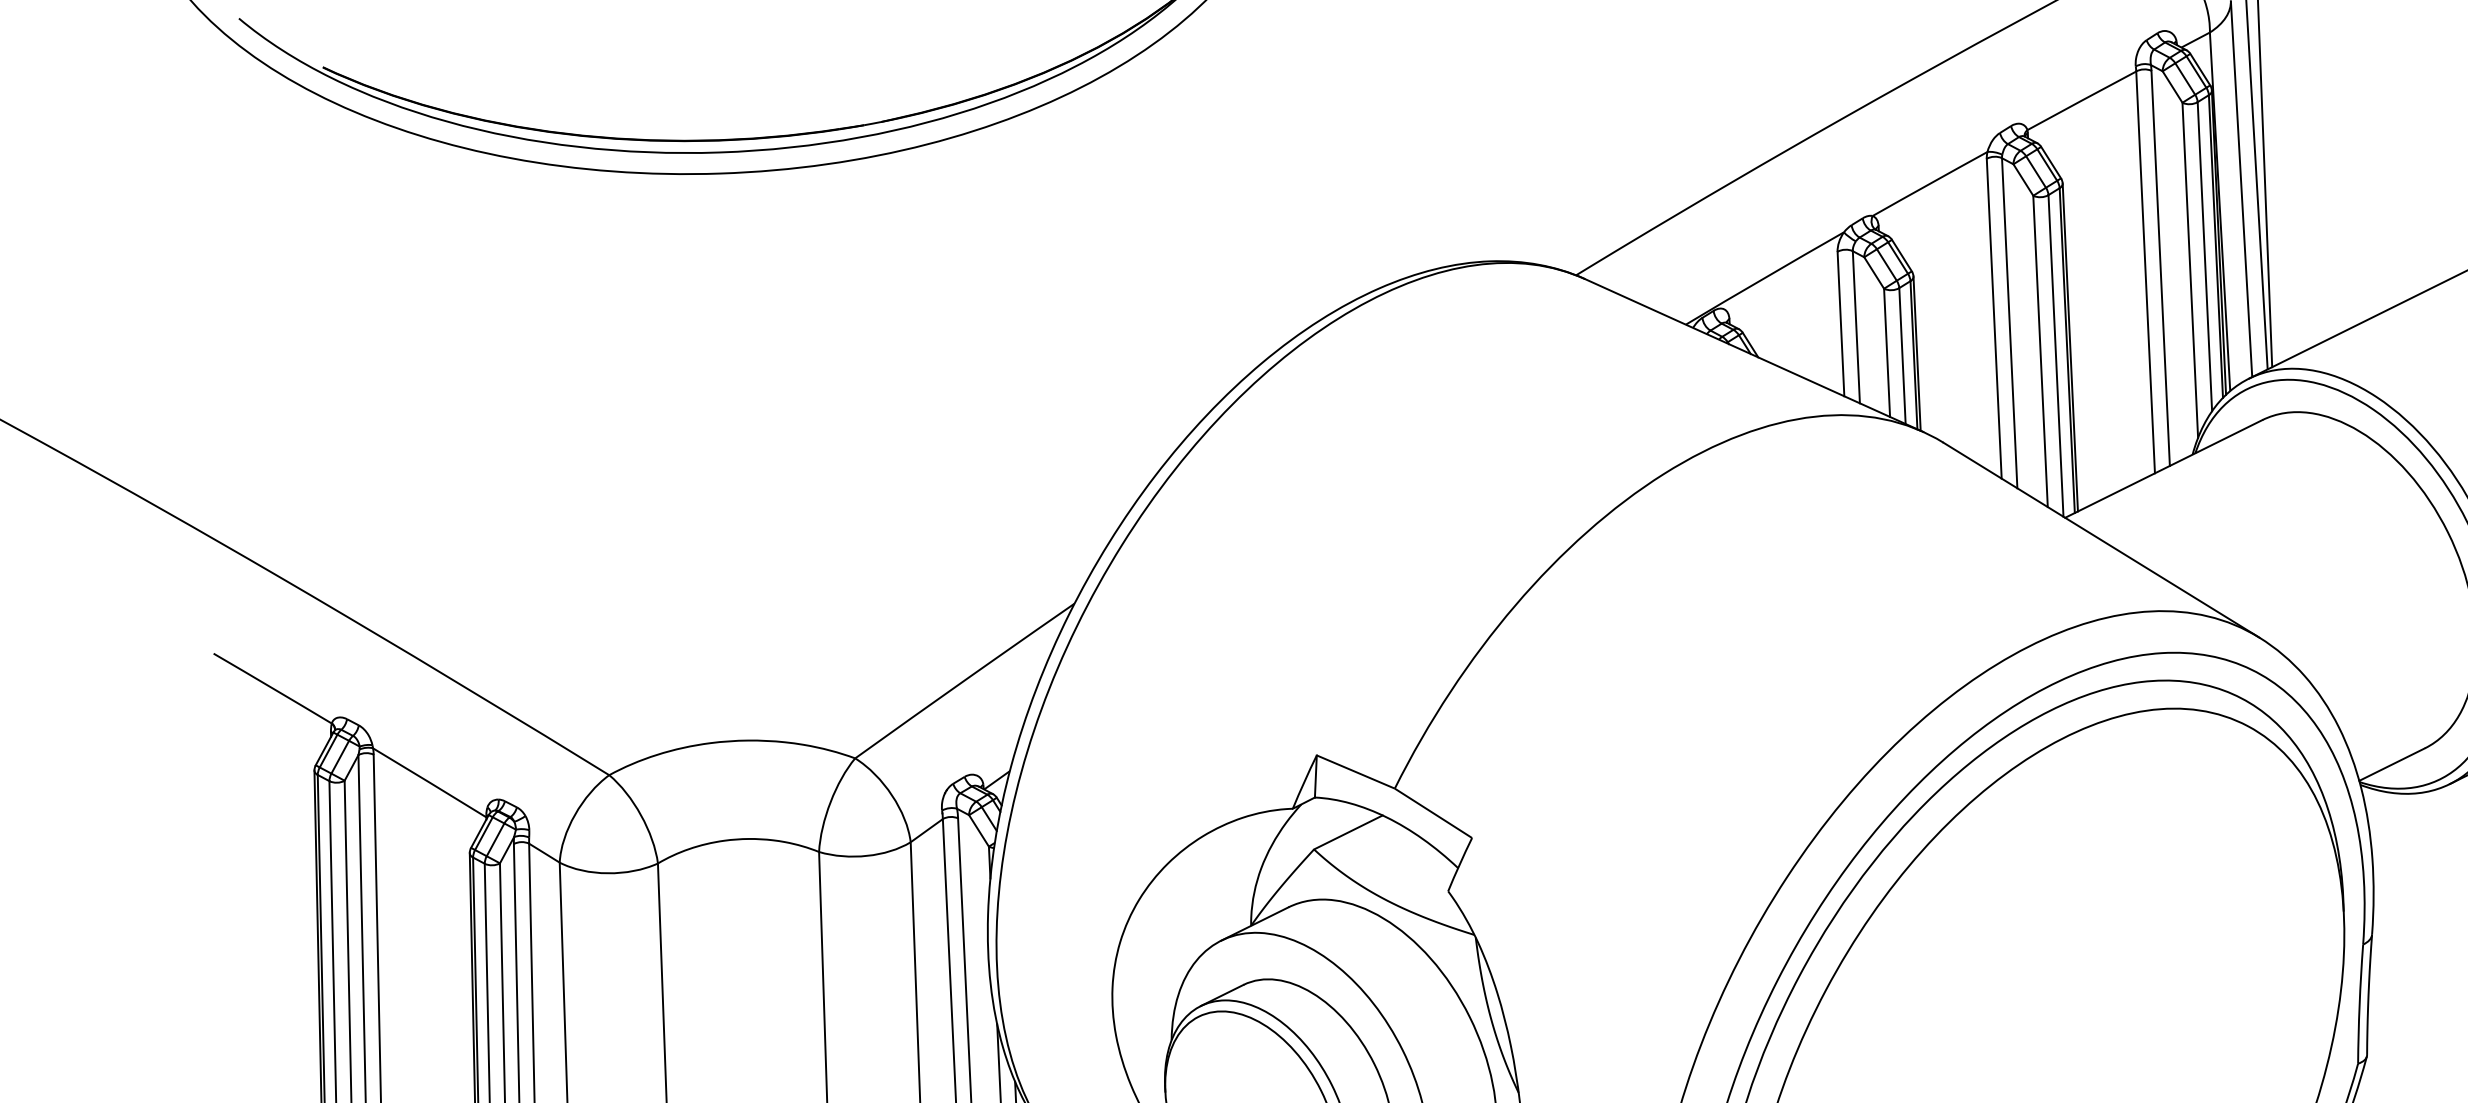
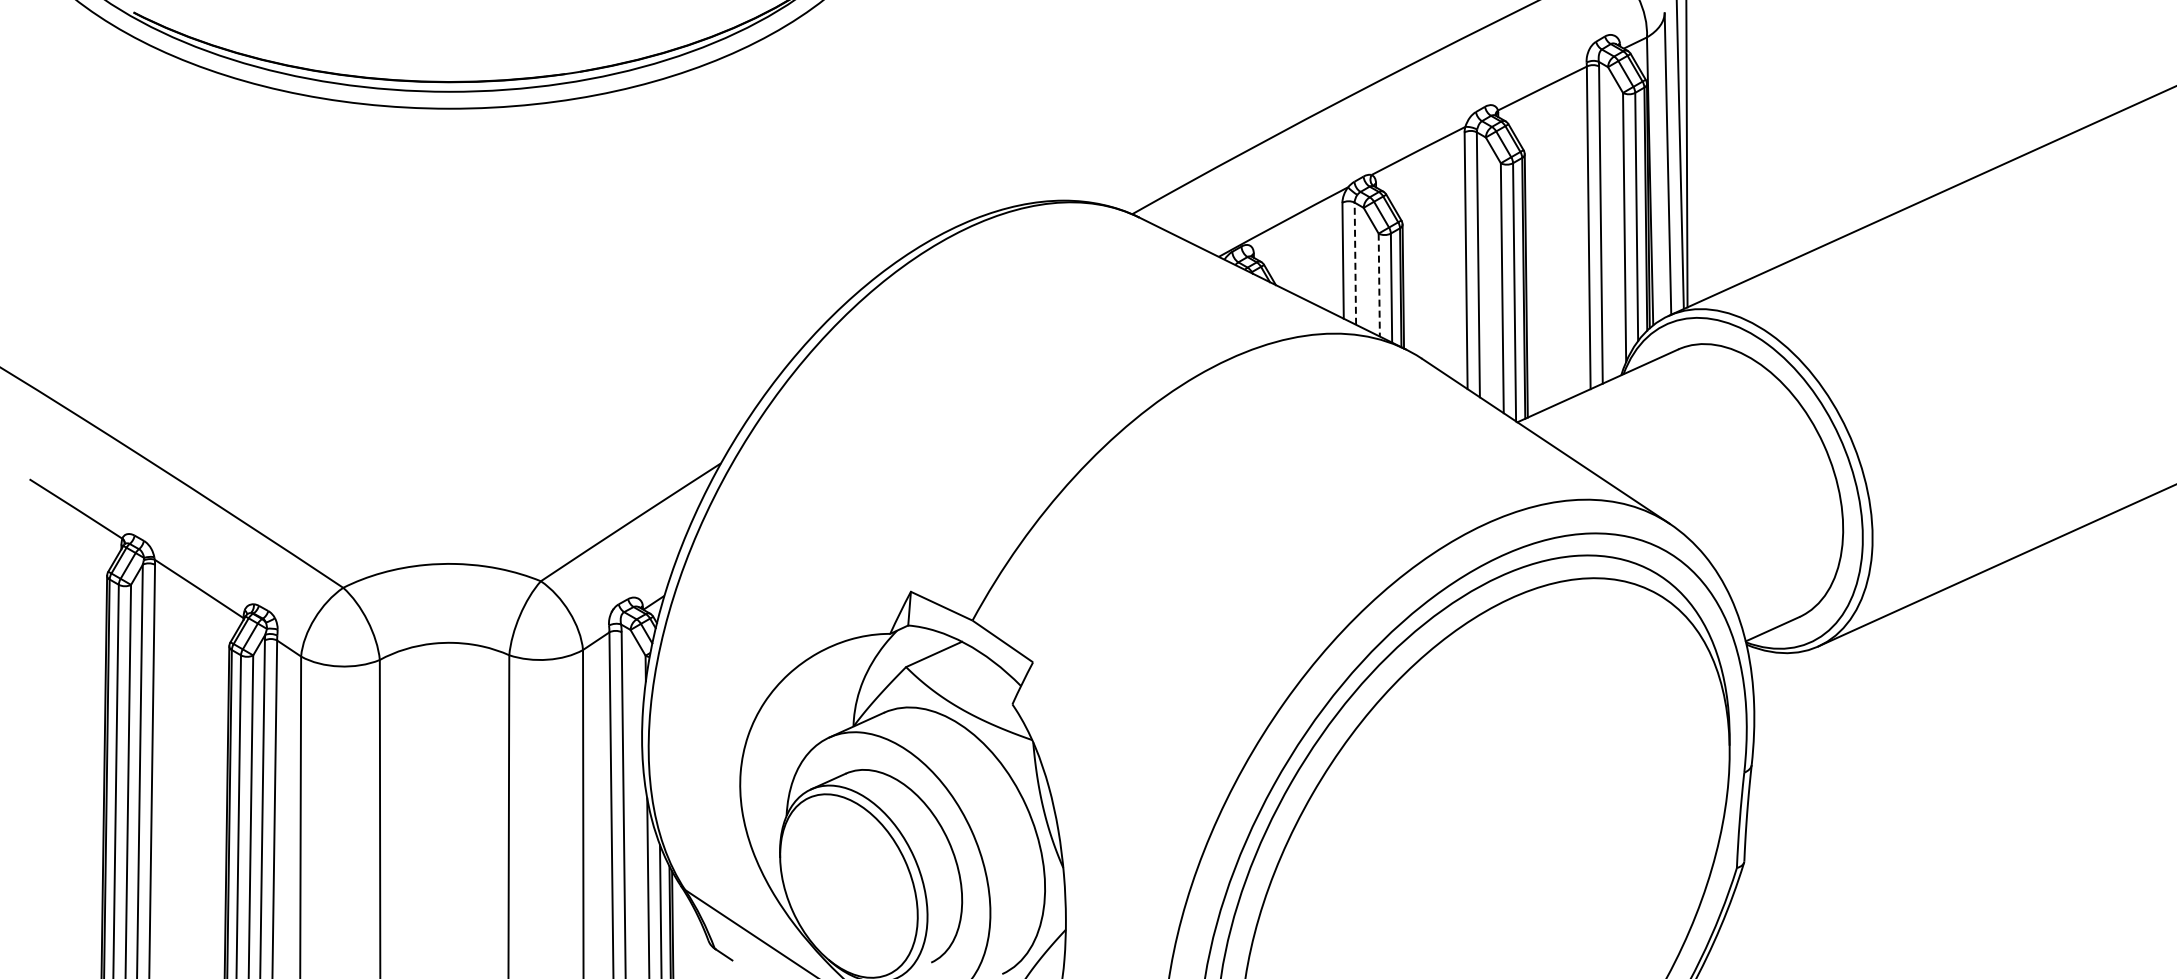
line: (1856, 326) -> (1355, 263), solid -> dashed
line: (1887, 353) -> (1379, 285), solid -> dashed

